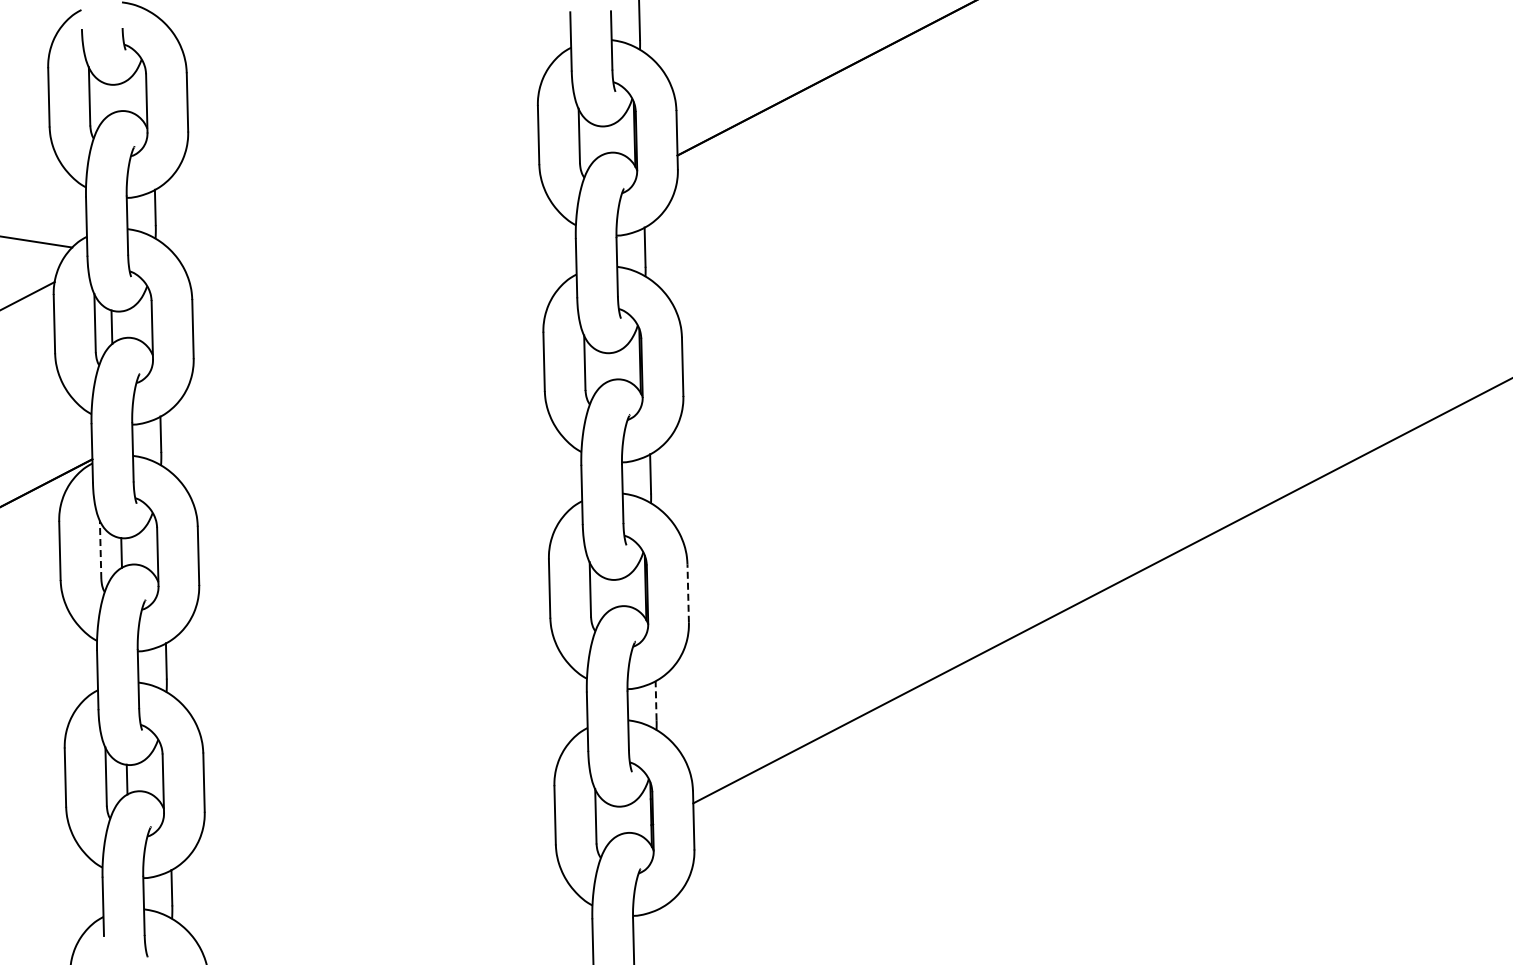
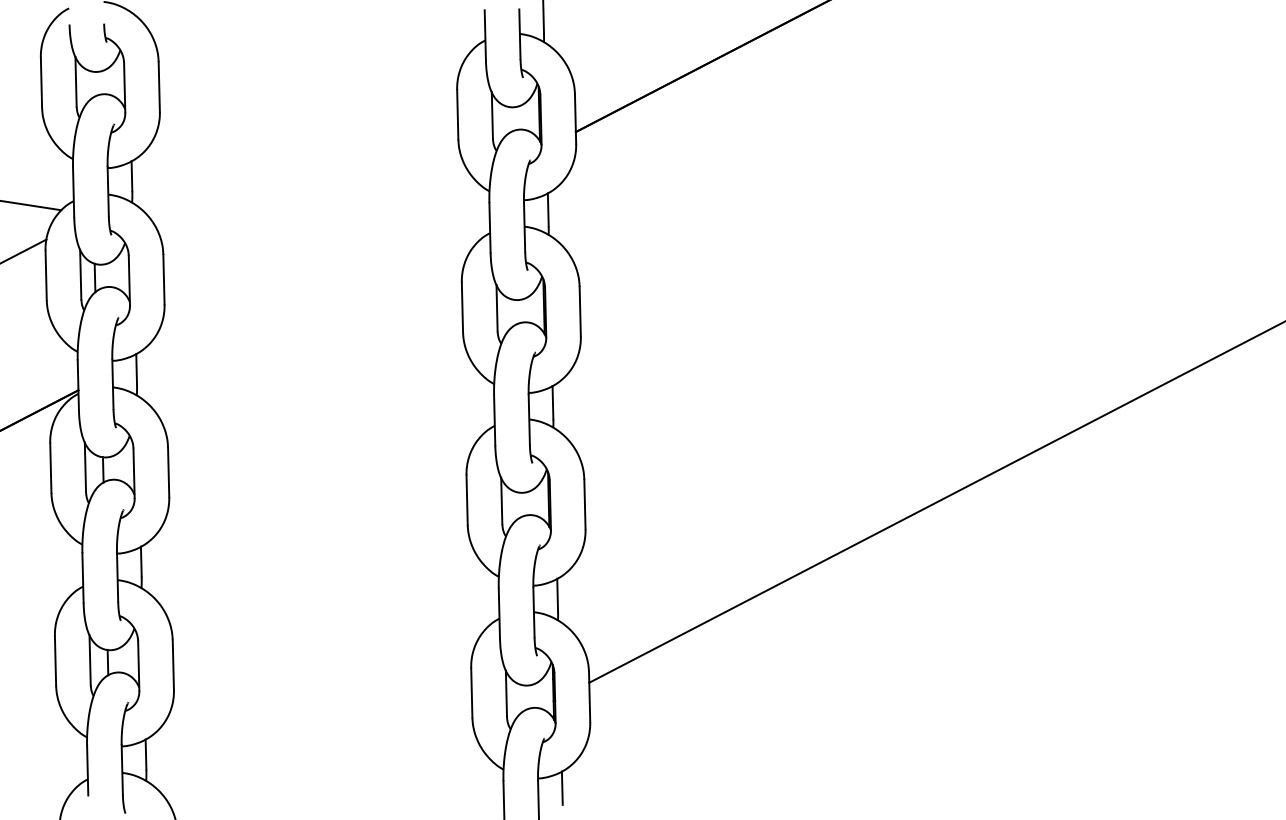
line: (100, 549) -> (85, 466), dashed -> solid
line: (688, 593) -> (585, 504), dashed -> solid
line: (656, 700) -> (557, 595), dashed -> solid
line: (661, 927) -> (562, 788), added

